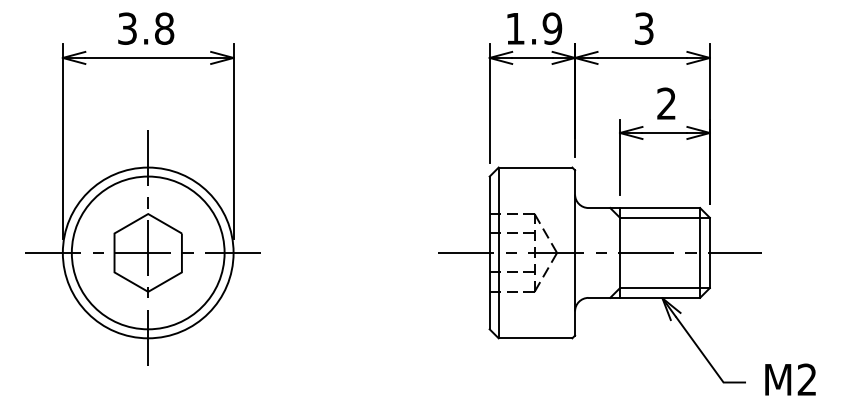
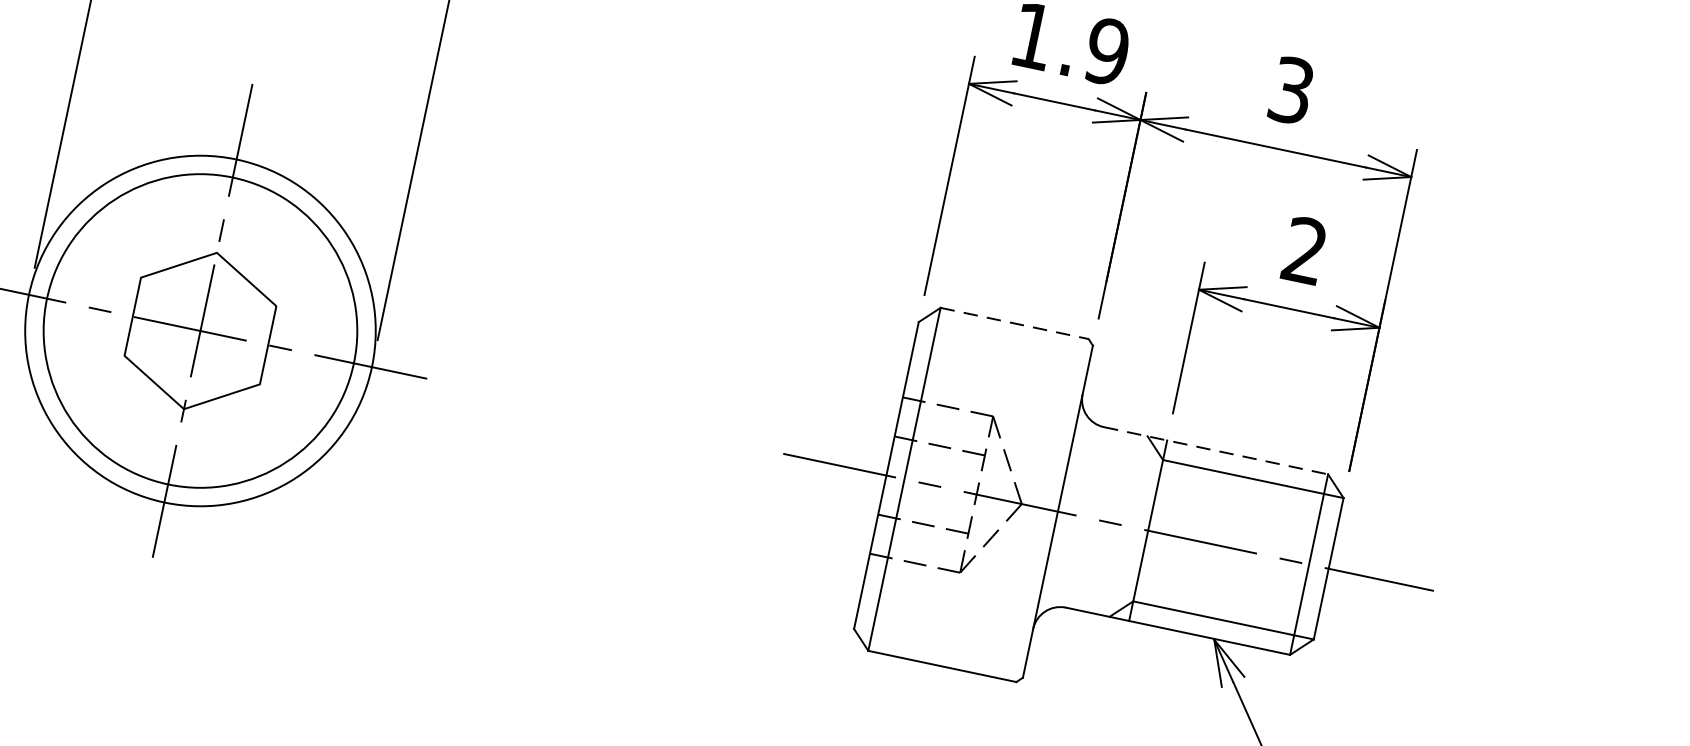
line: (535, 167) -> (1014, 323), solid -> dashed
line: (644, 208) -> (1216, 451), solid -> dashed

